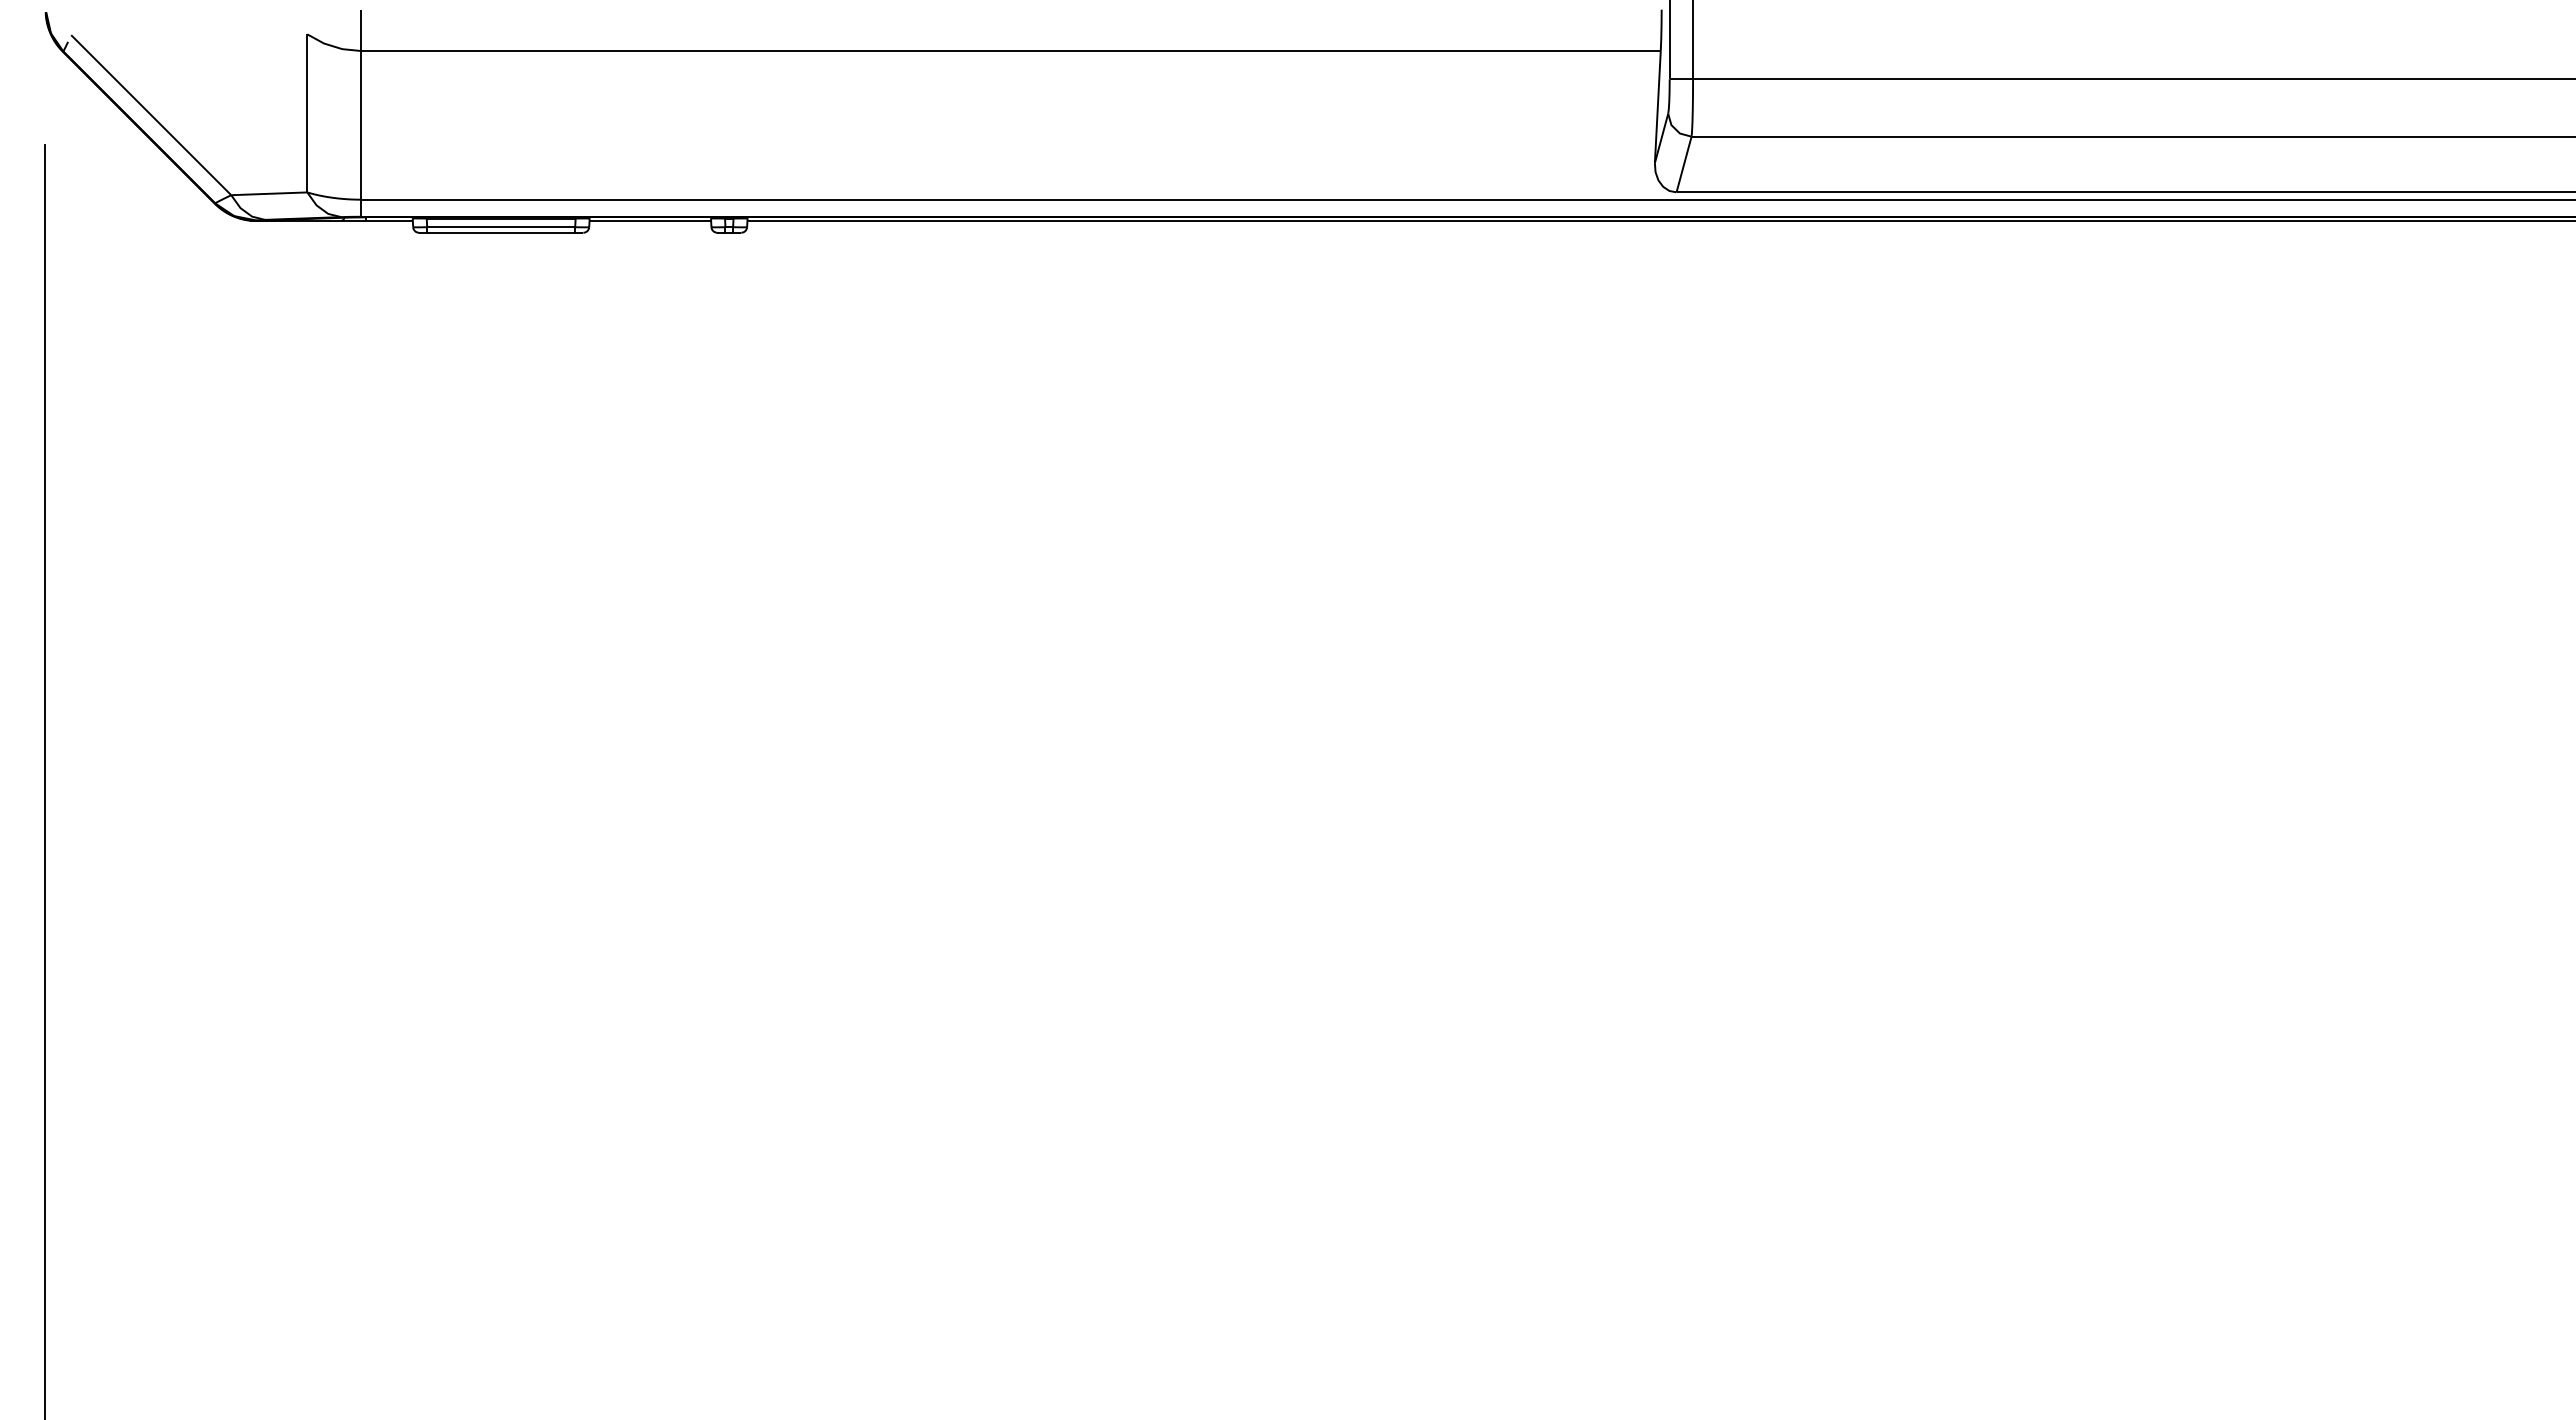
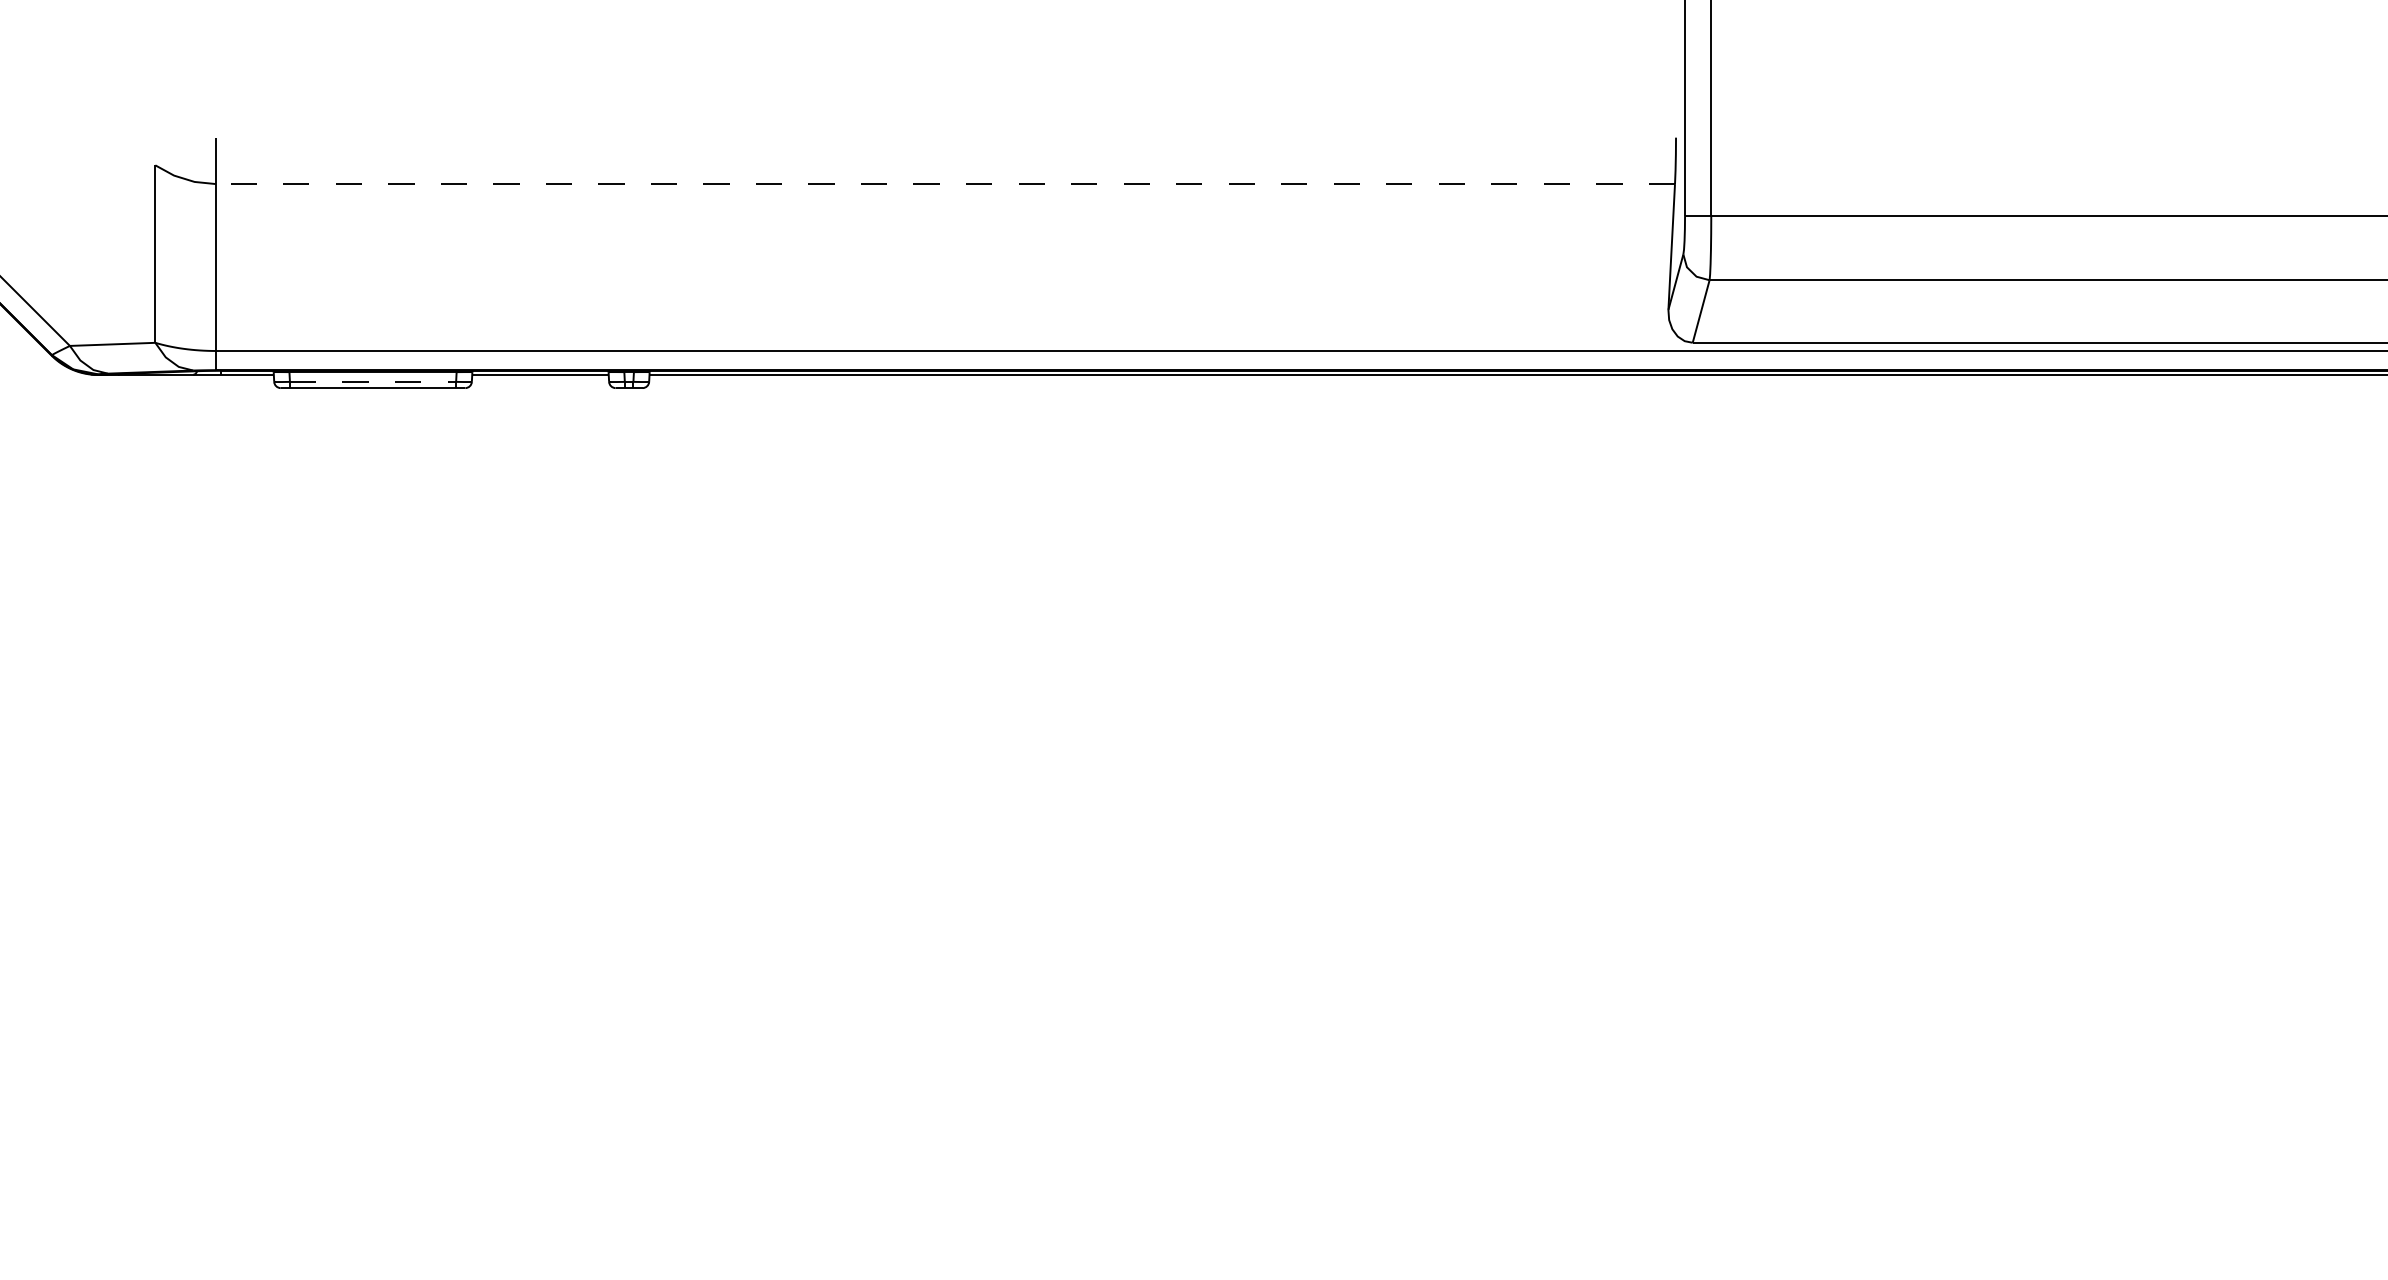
line: (1011, 51) -> (946, 184), solid -> dashed
line: (501, 227) -> (373, 382), solid -> dashed

